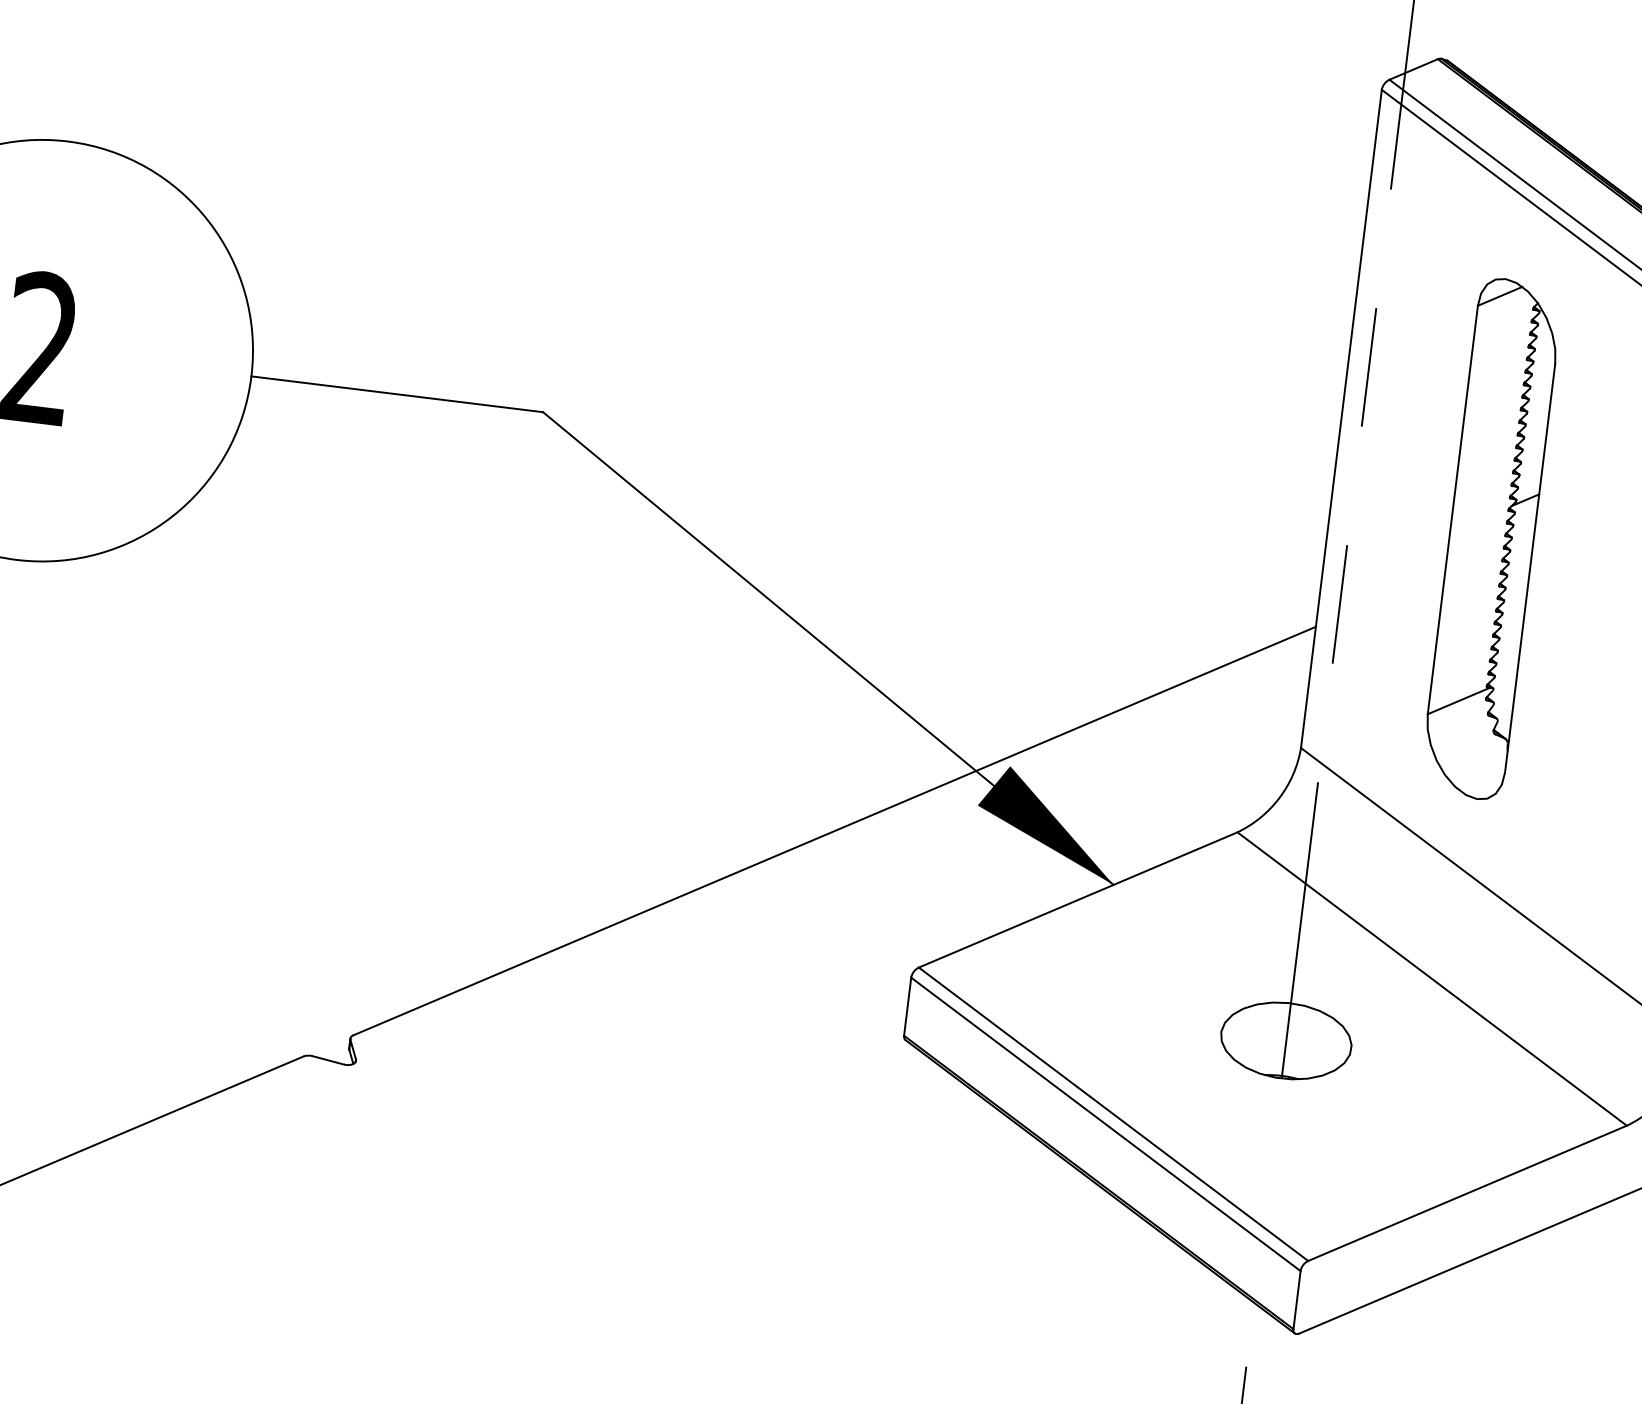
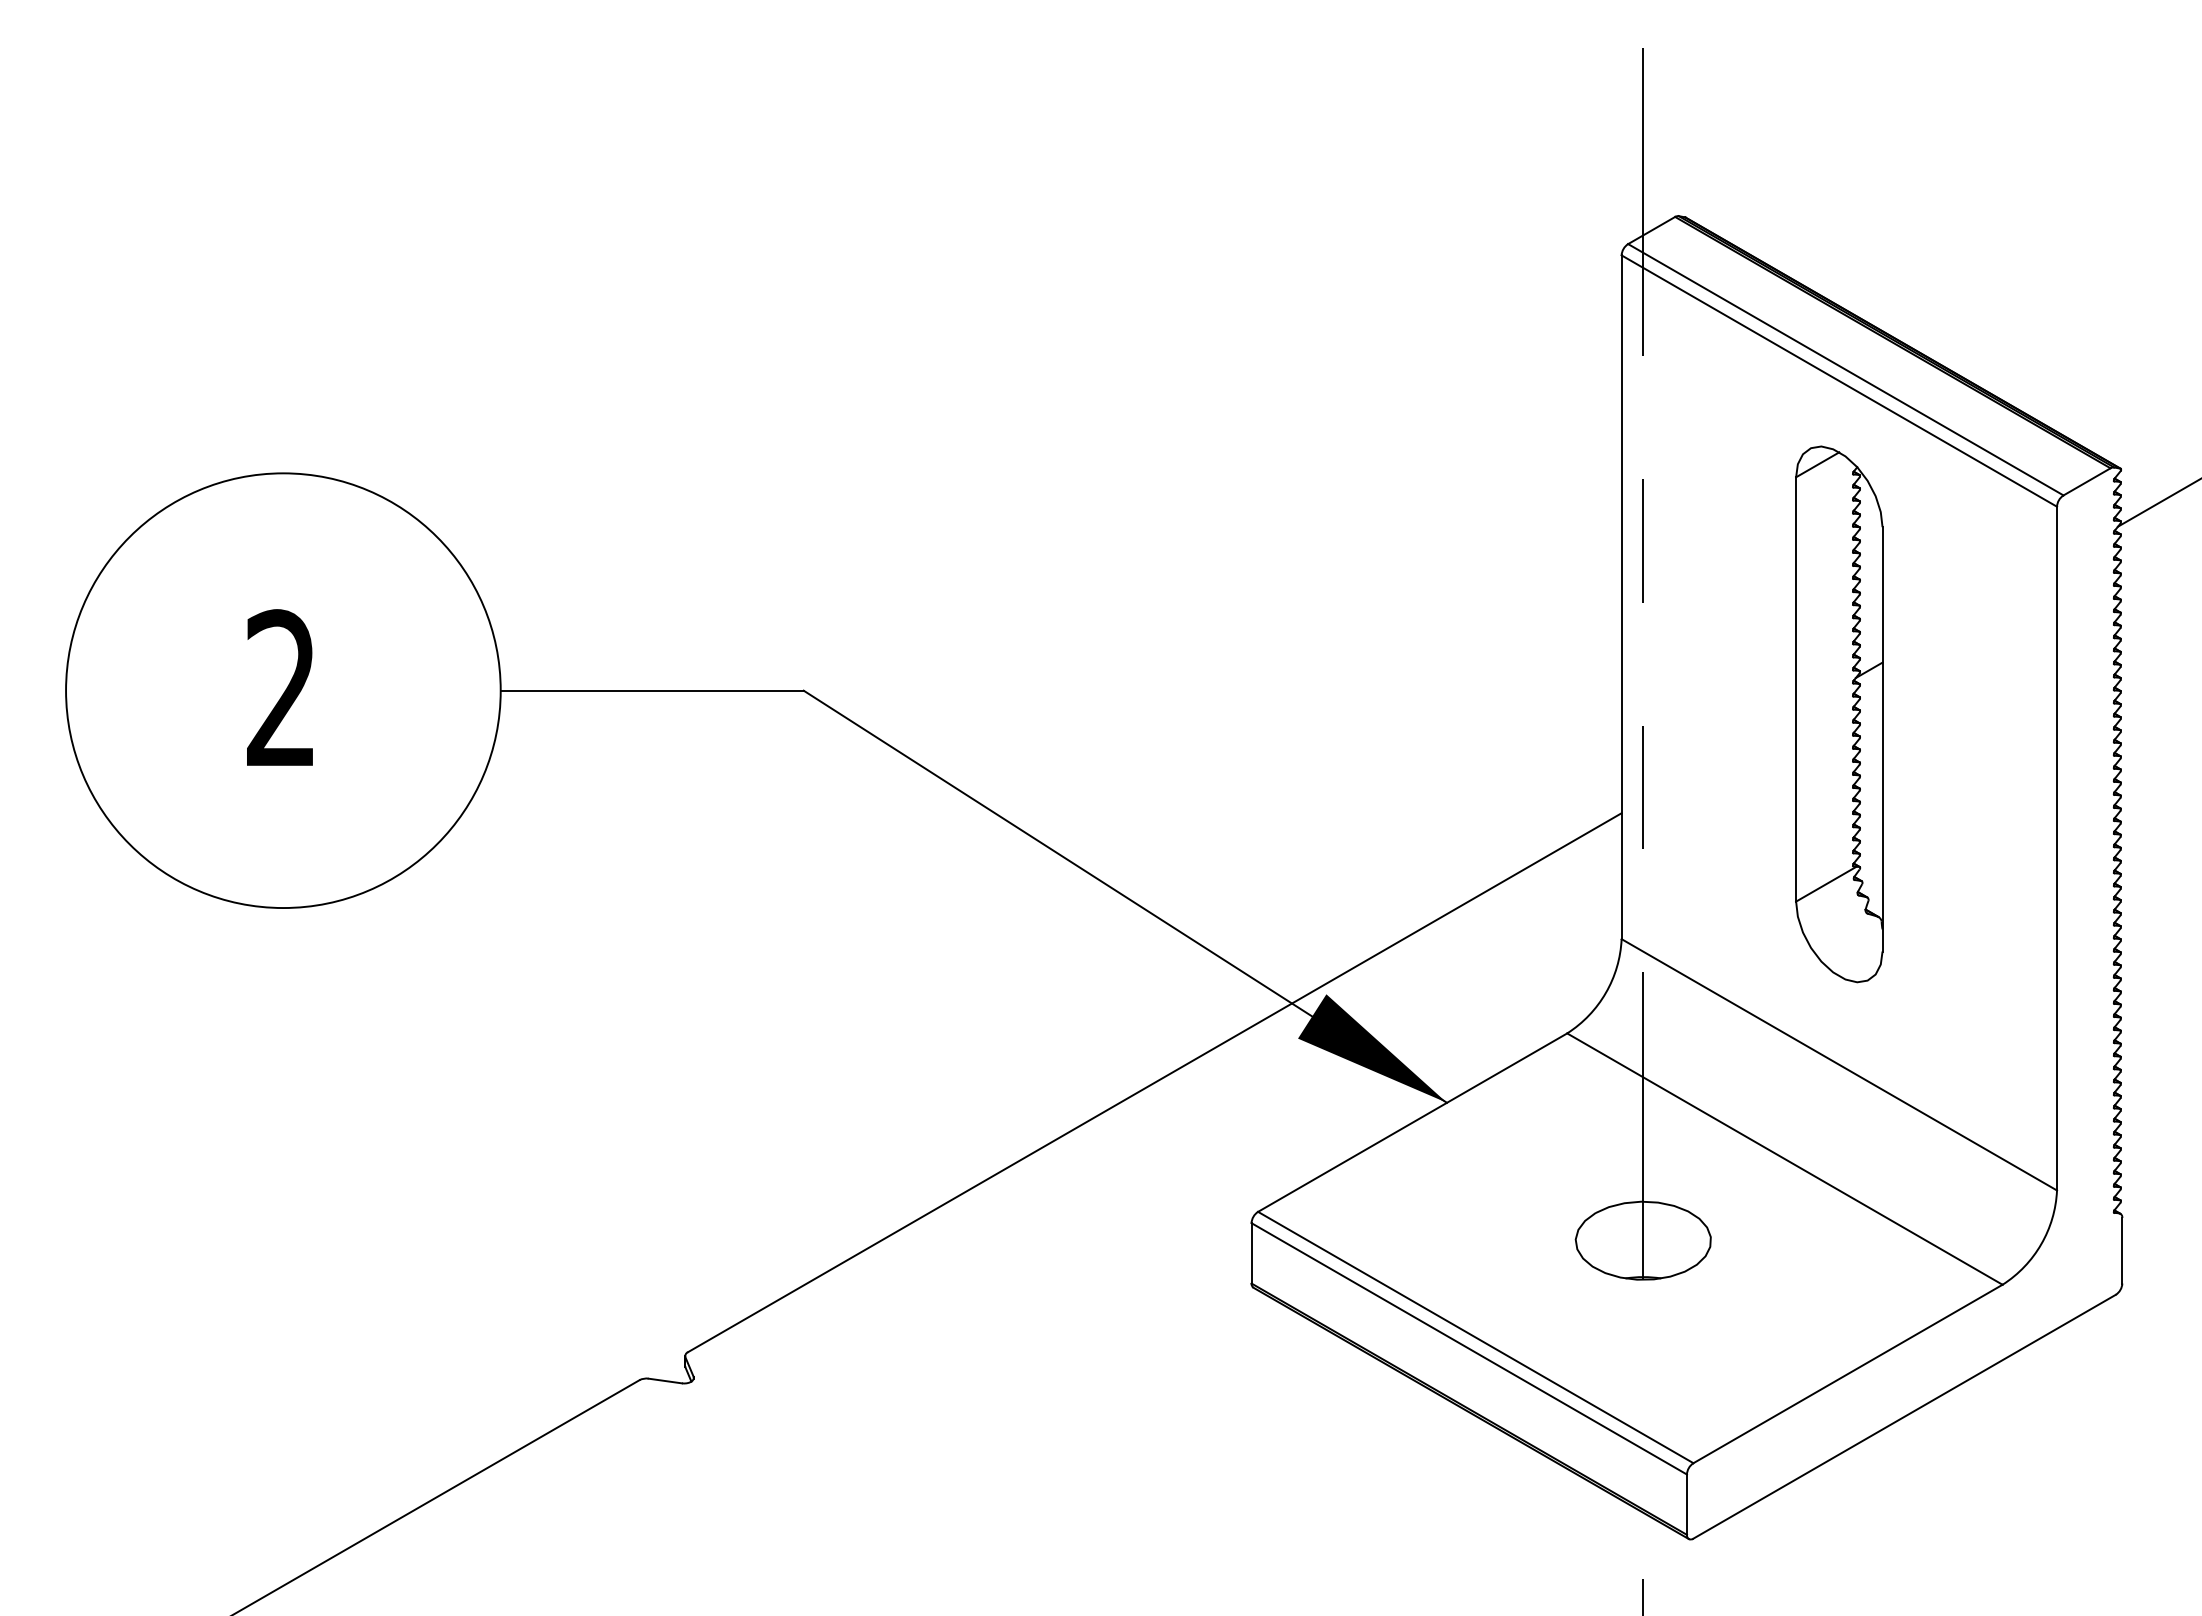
part: (1491, 539) -> (1839, 714), moved

